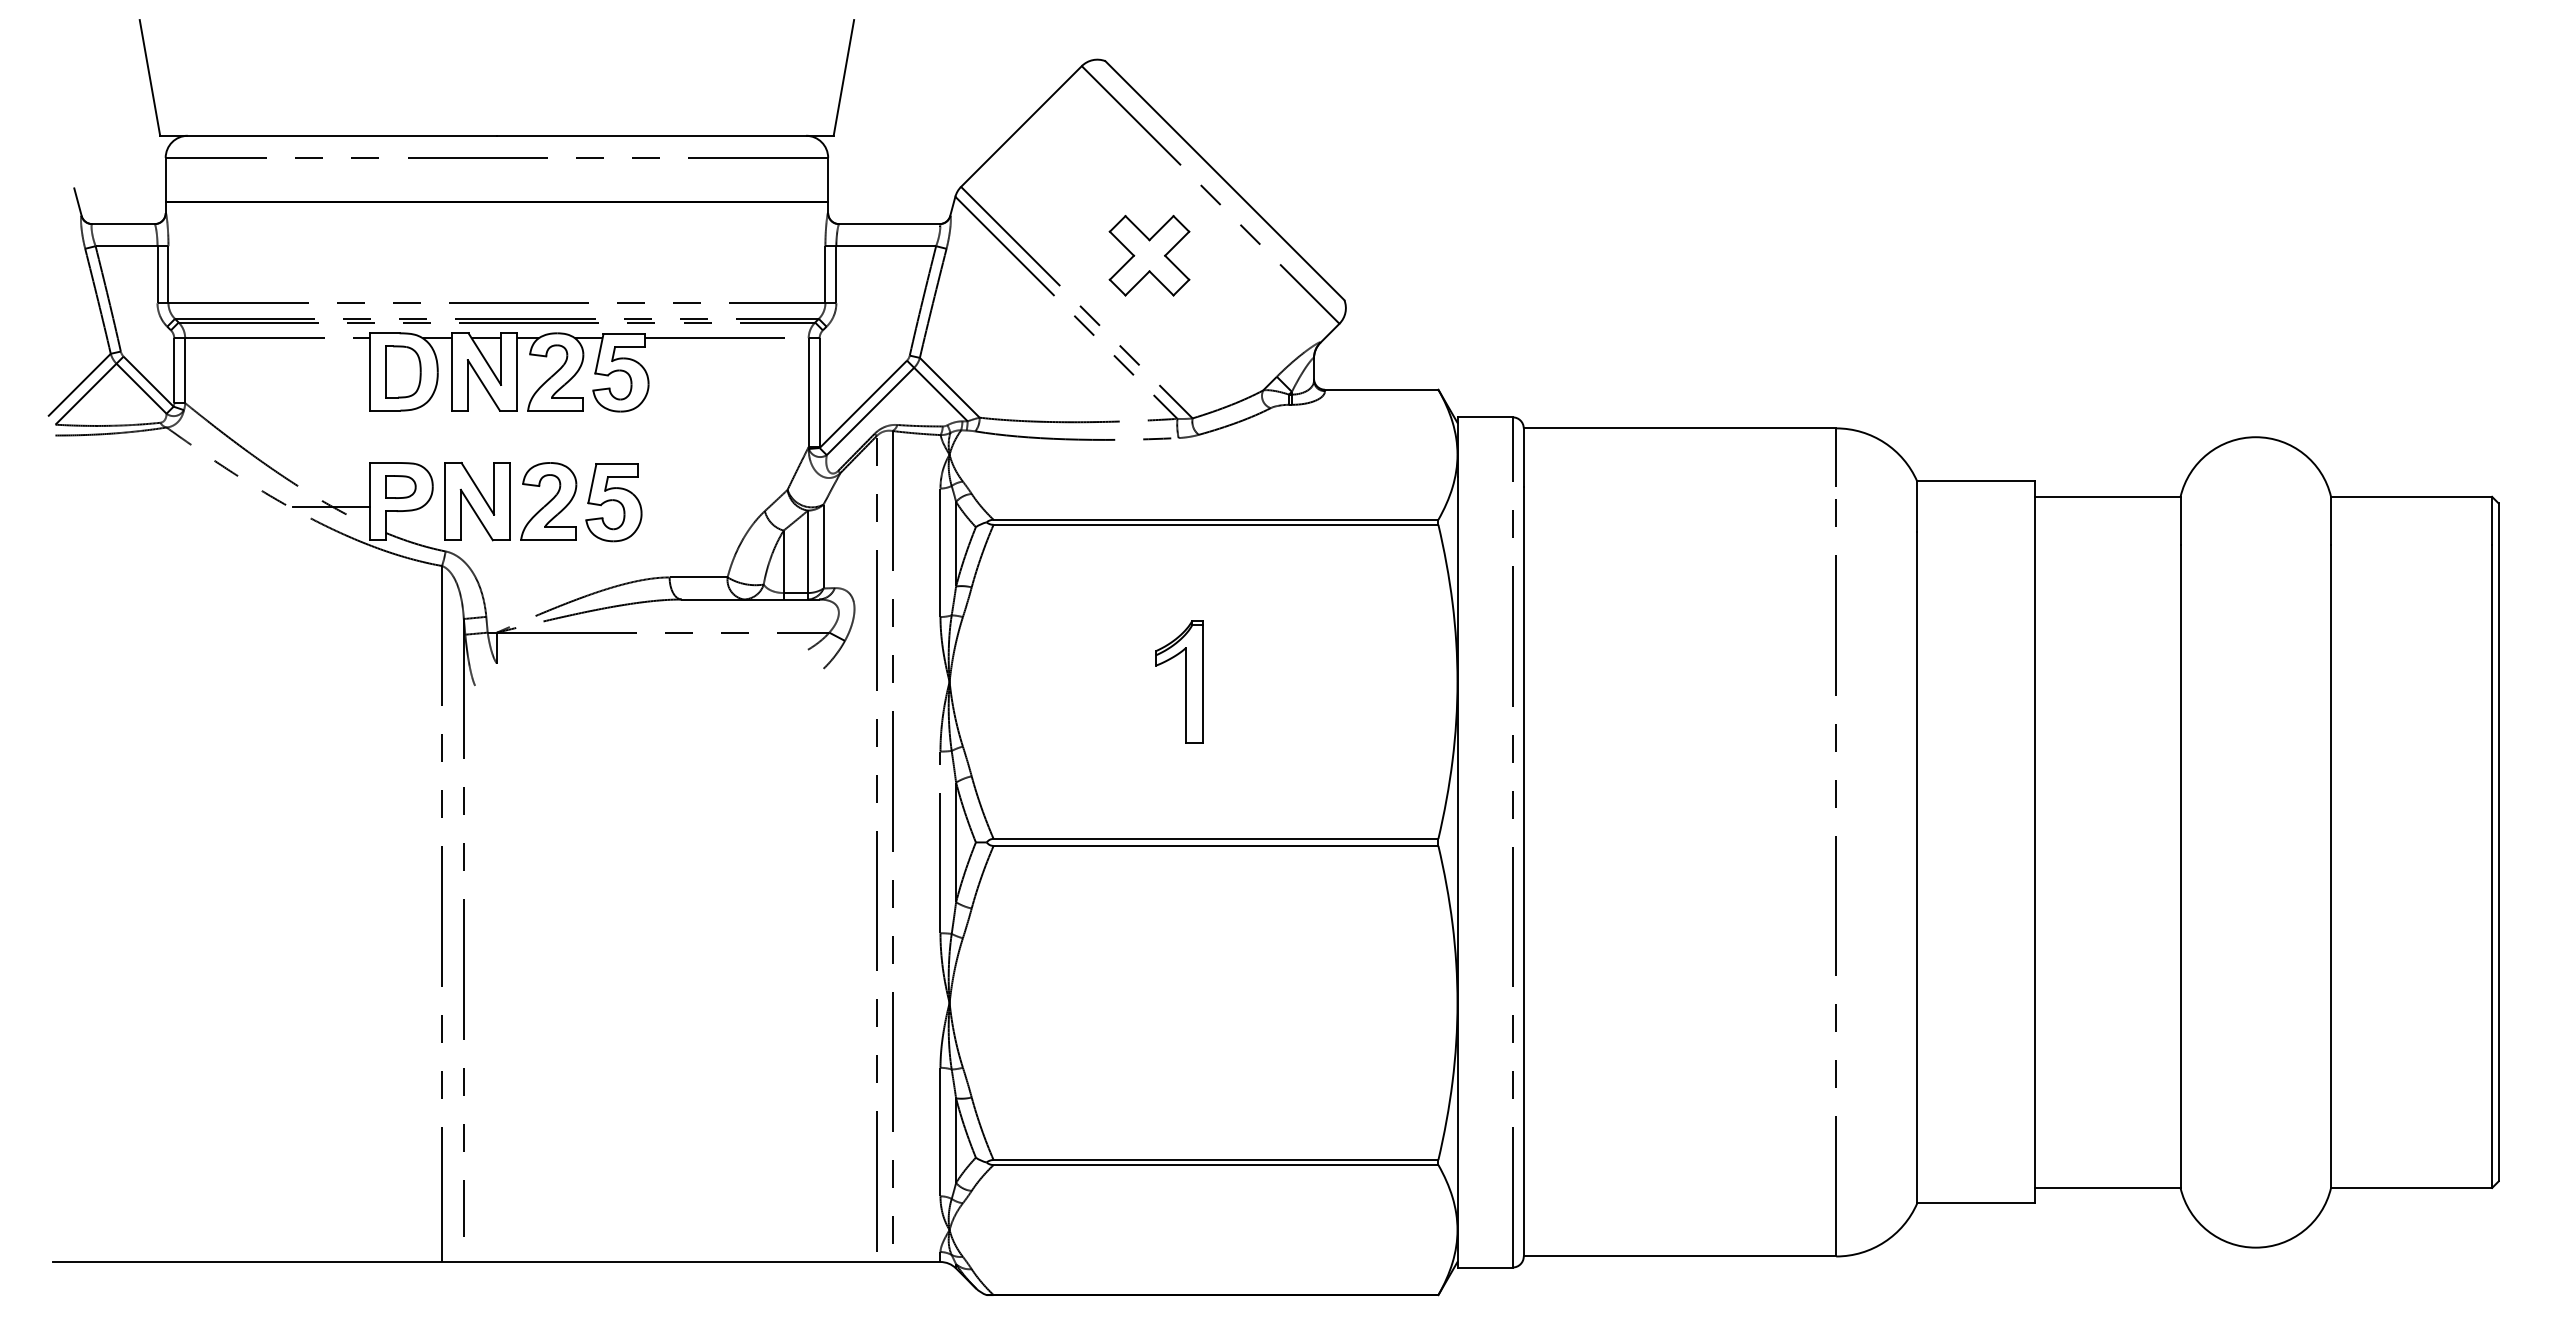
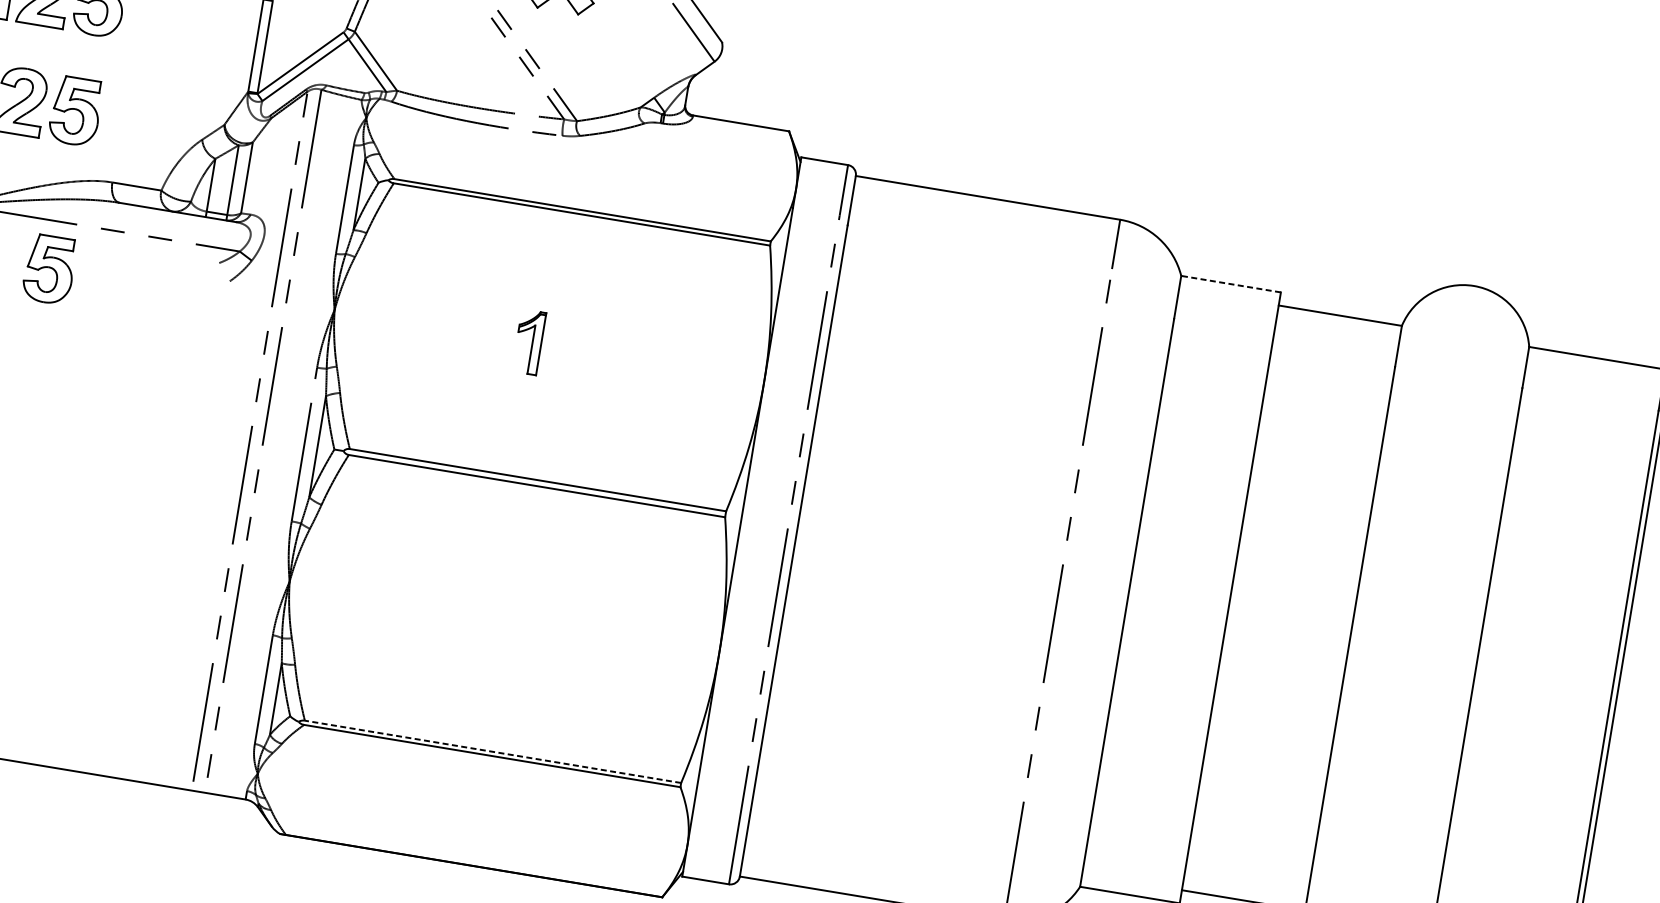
line: (1976, 481) -> (1231, 284), solid -> dashed
part: (1179, 681) -> (529, 341), size x0.6
part: (613, 689) -> (49, 269), added
line: (1215, 1160) -> (492, 752), solid -> dashed

